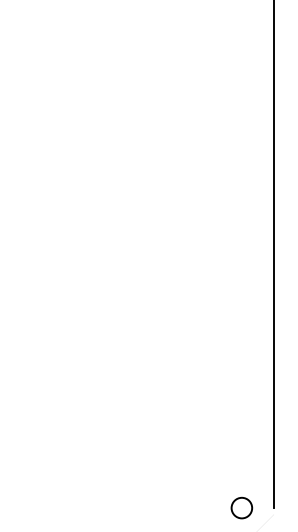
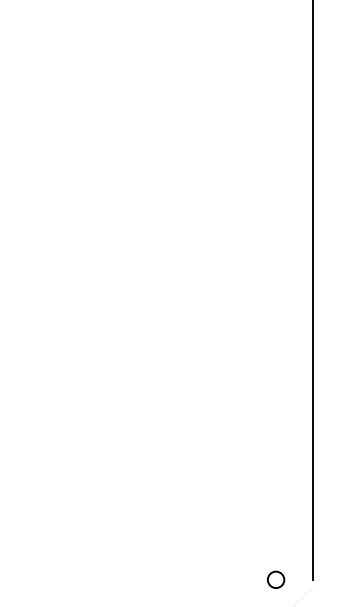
circle: (241, 507) -> (275, 579), size x0.7

